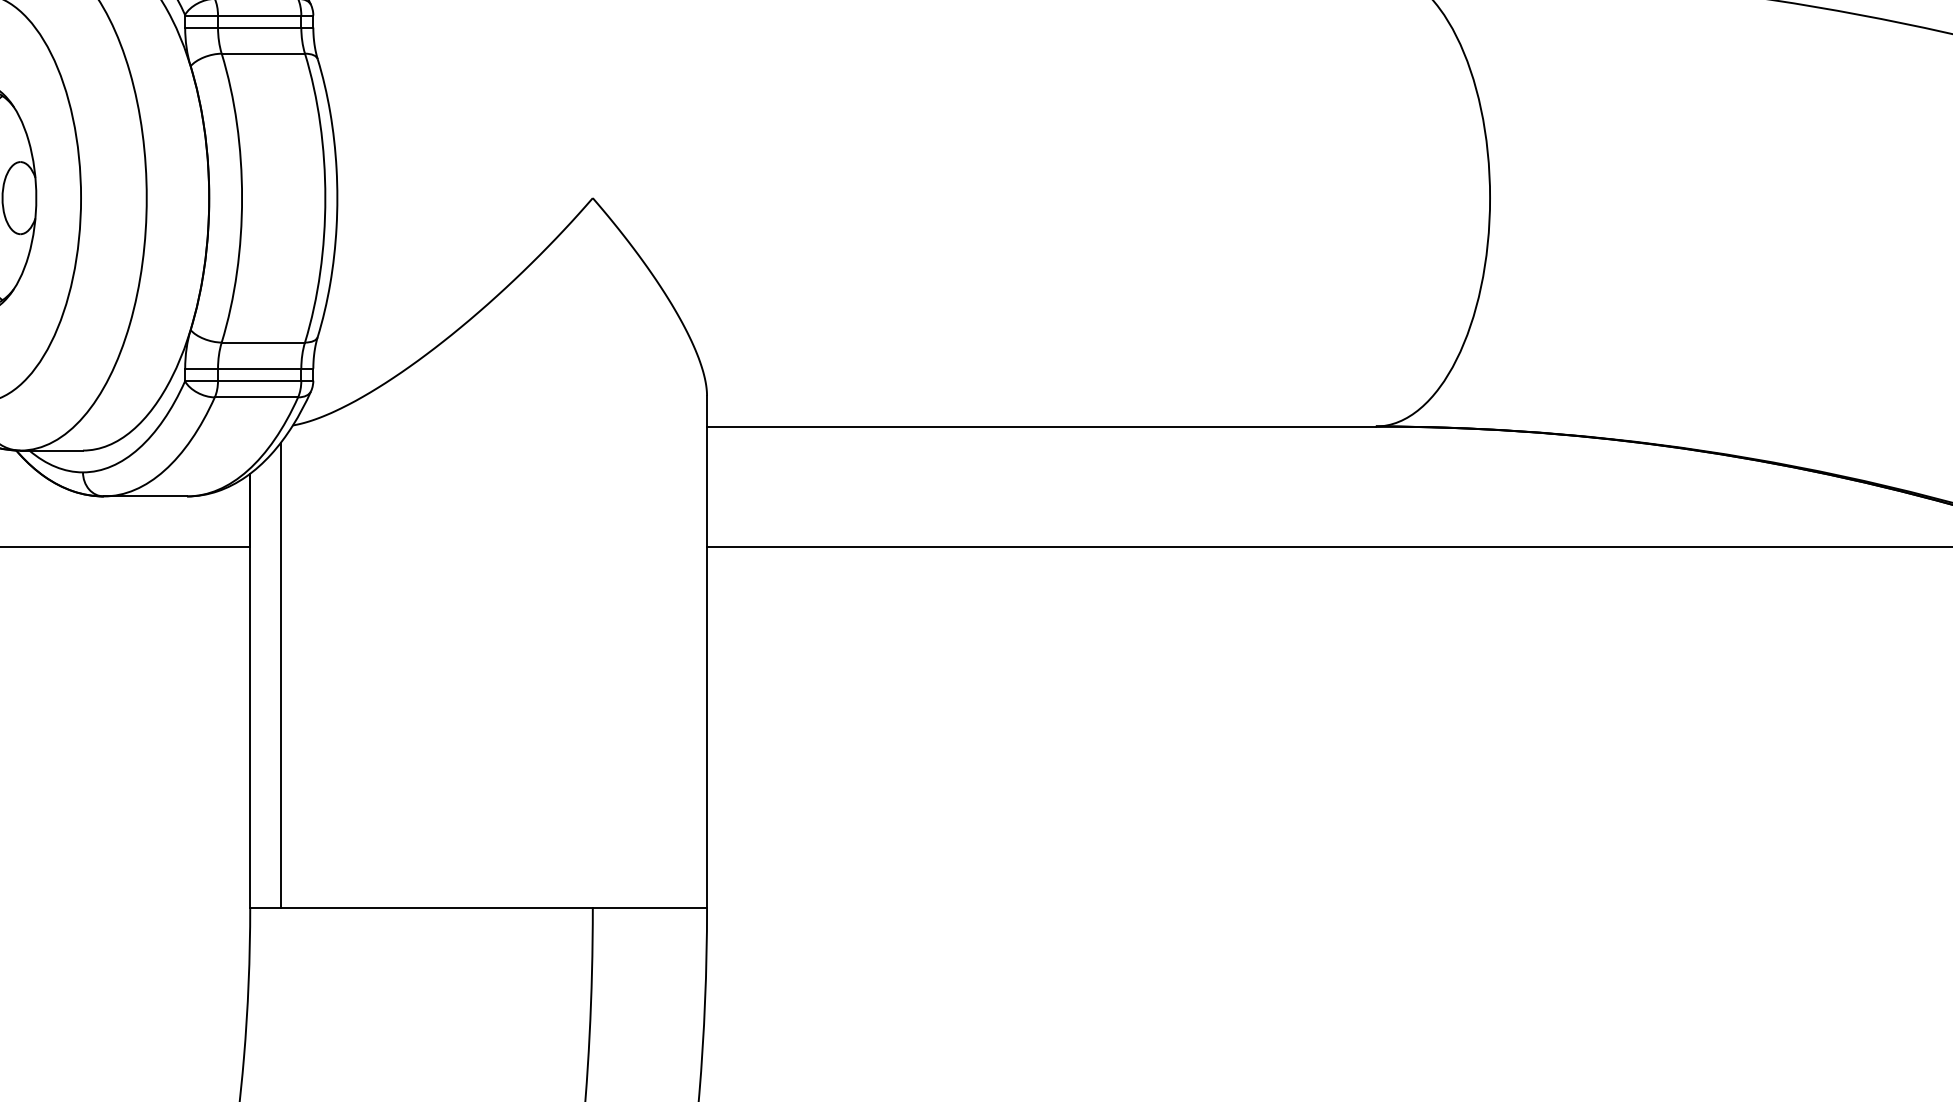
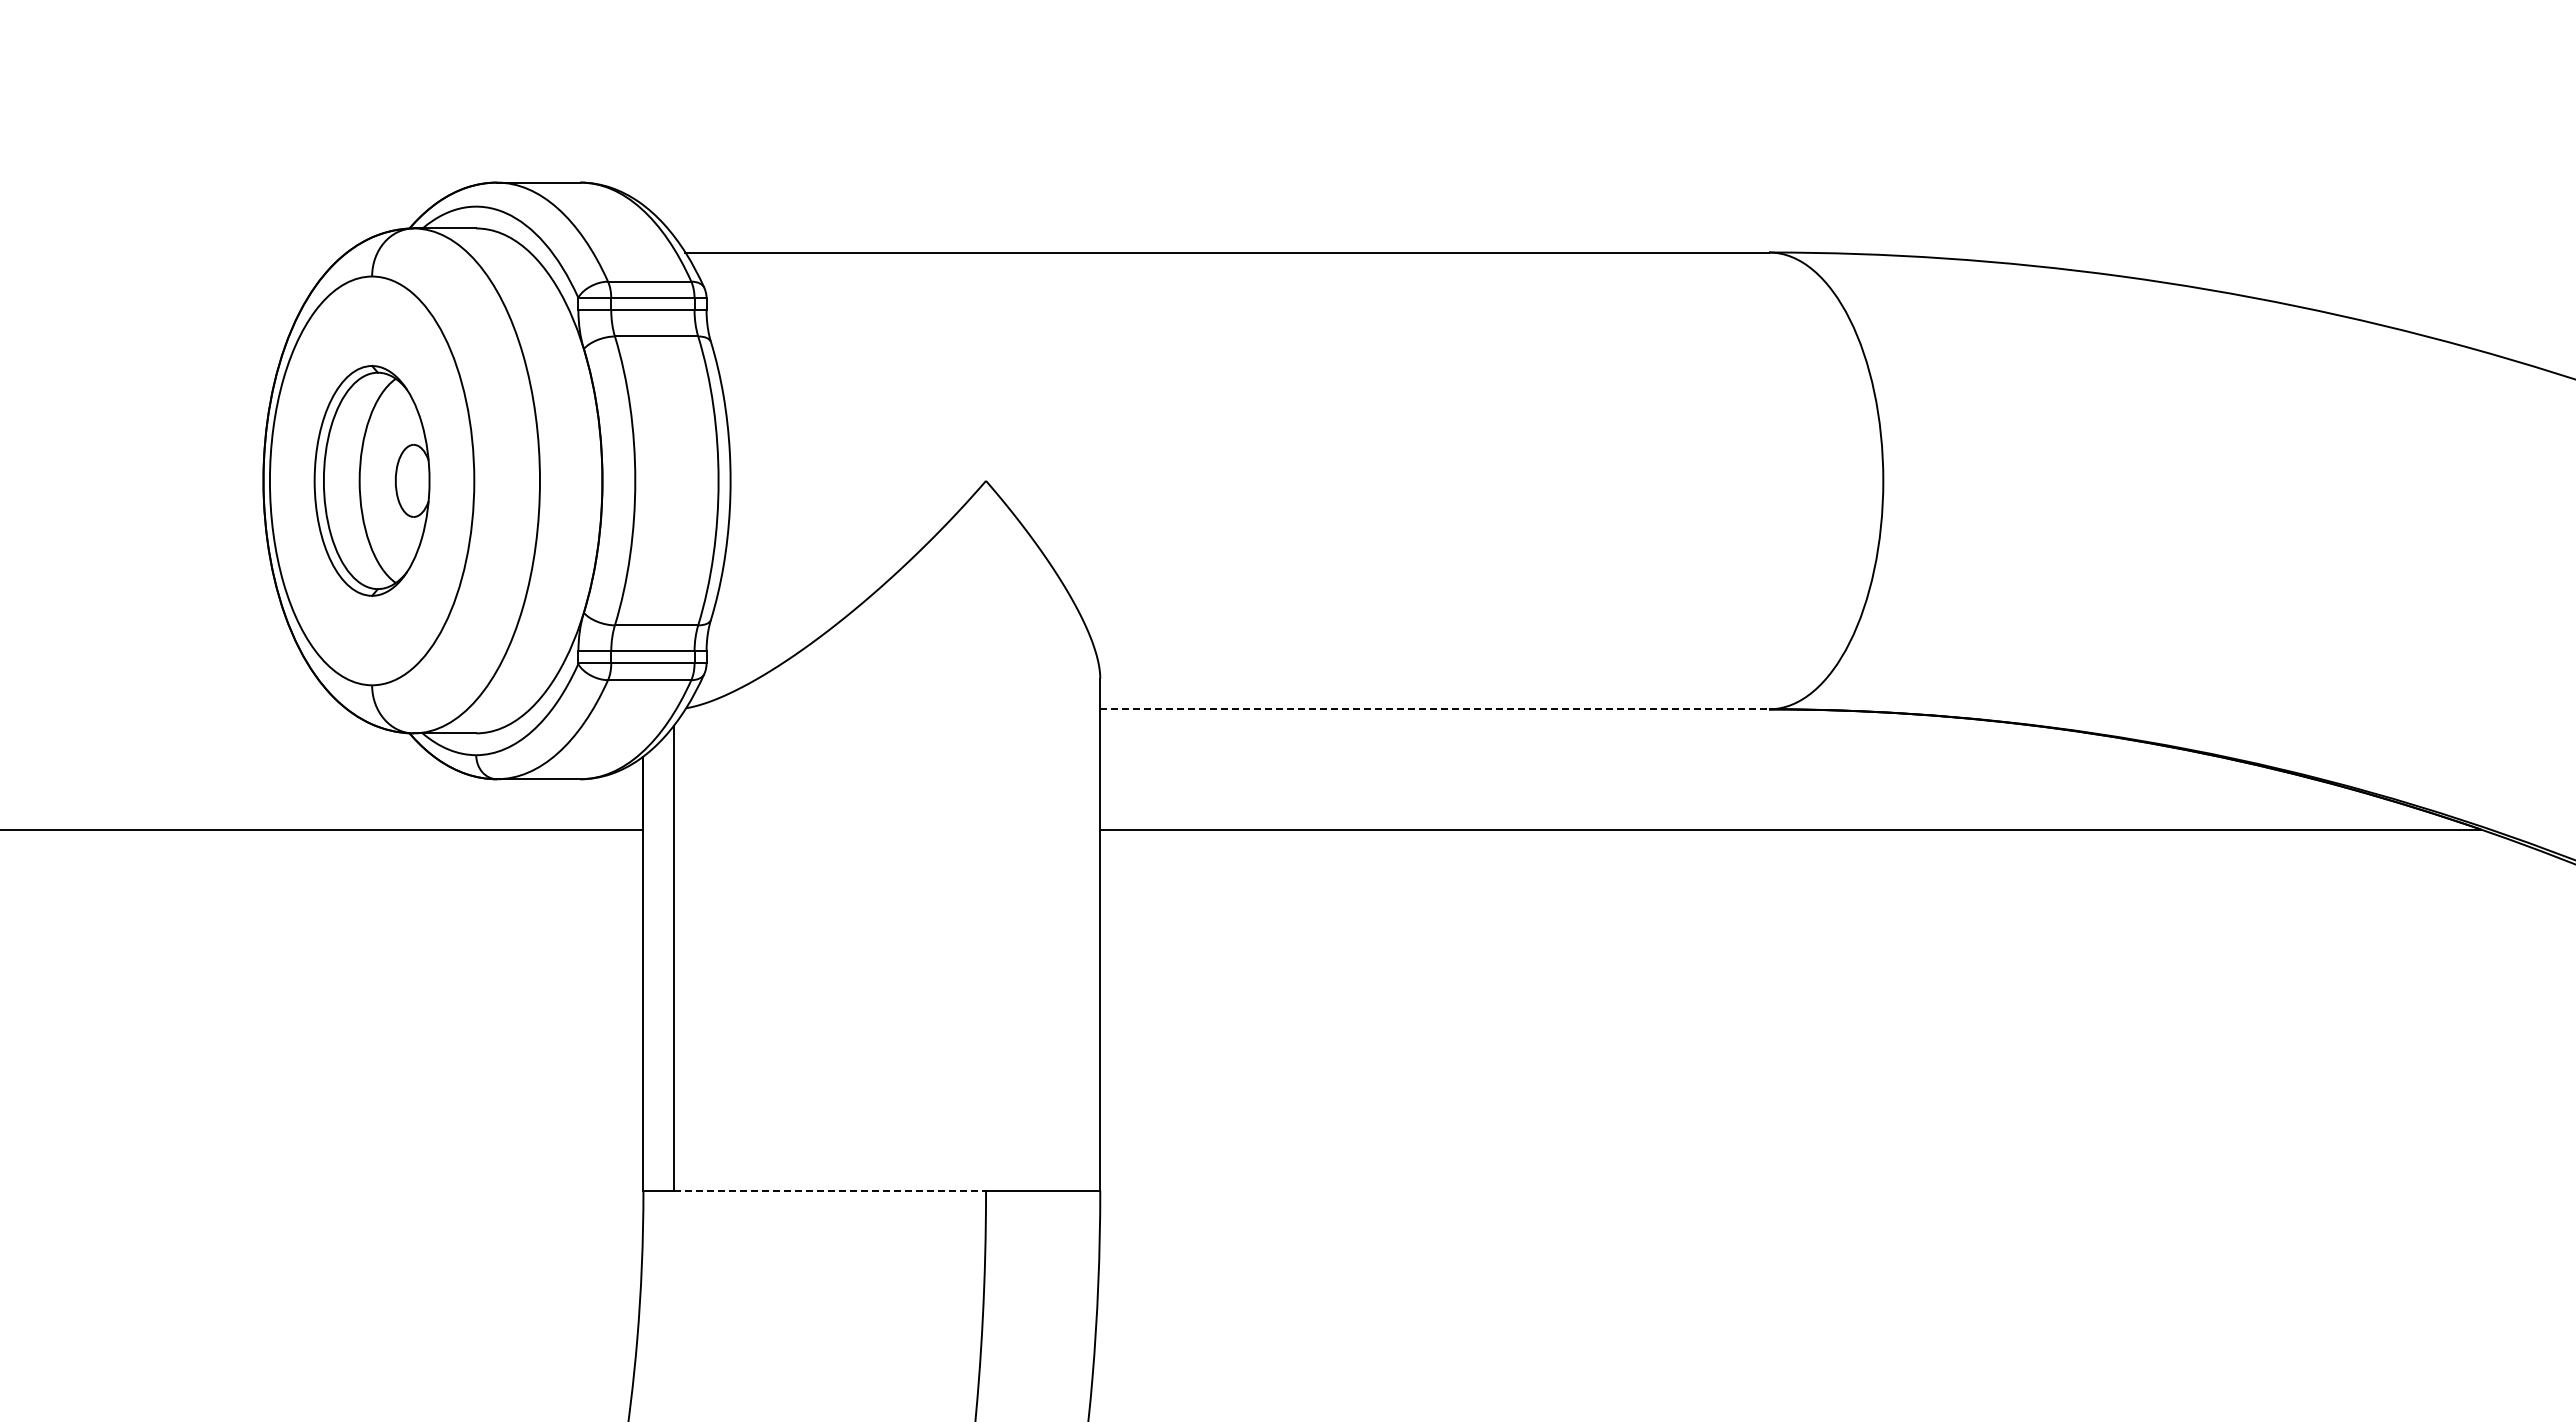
line: (1042, 426) -> (1435, 709), solid -> dashed
line: (437, 907) -> (830, 1190), solid -> dashed

